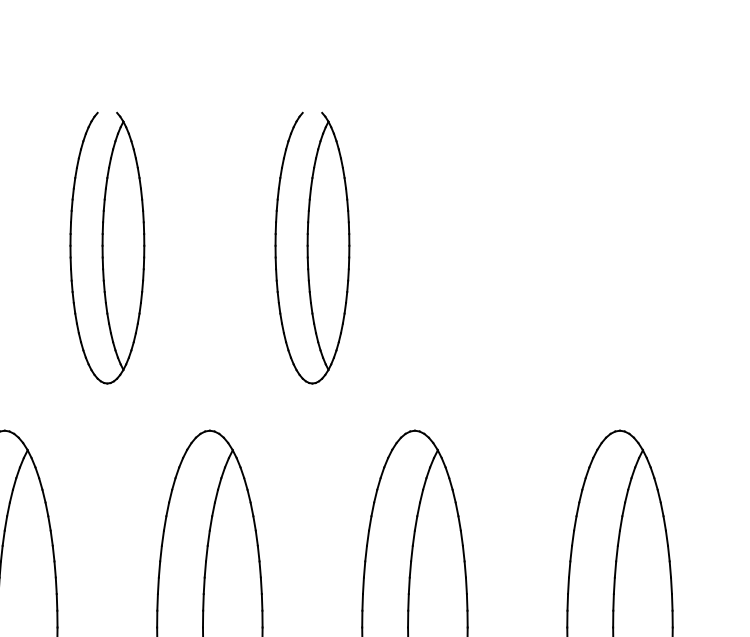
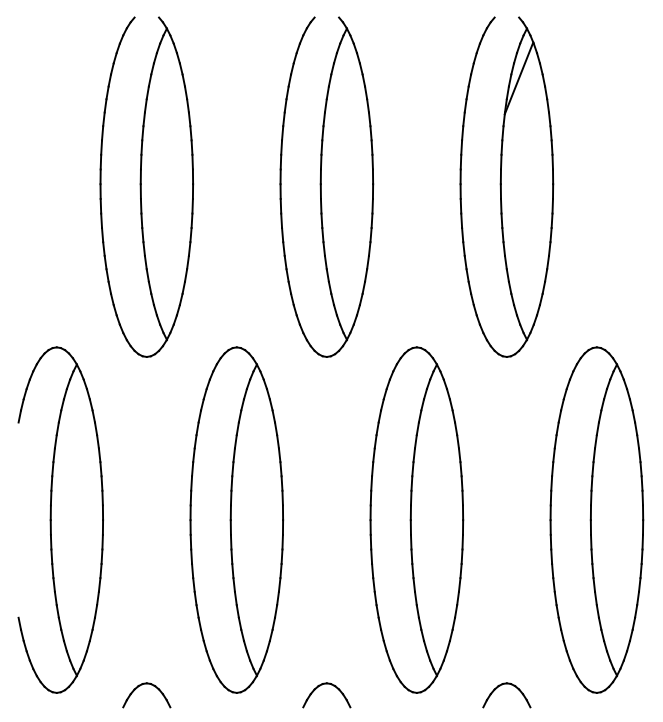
part: (106, 247) -> (146, 186), size x1.43
part: (312, 247) -> (326, 186), size x1.43
part: (517, 247) -> (506, 186), added

